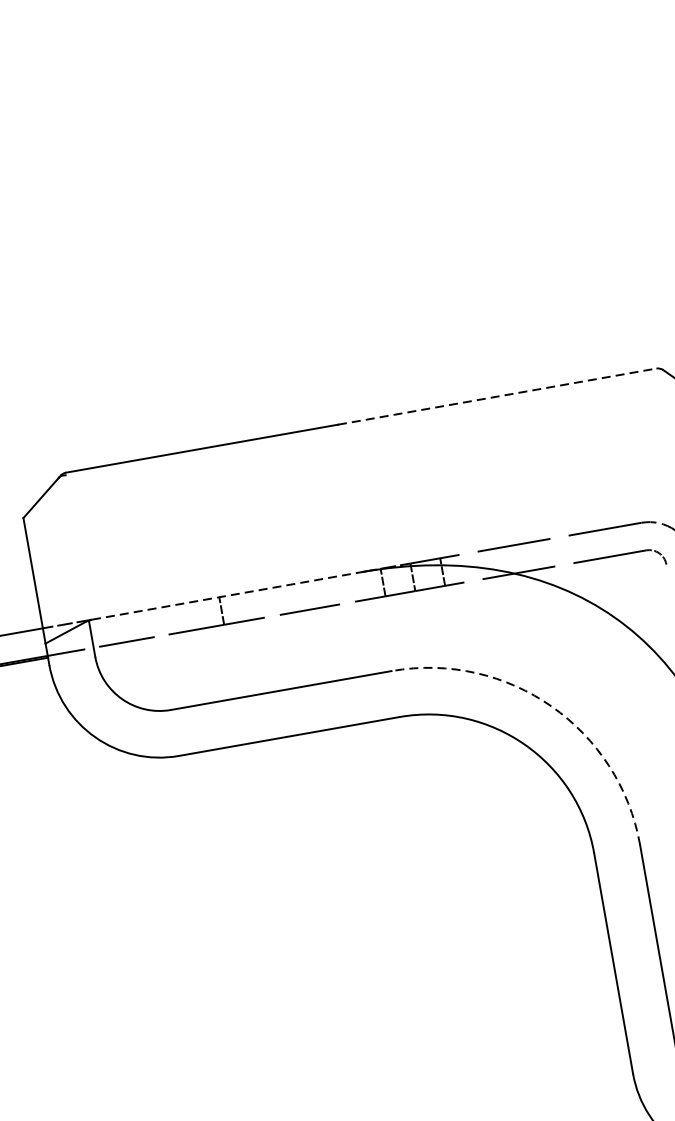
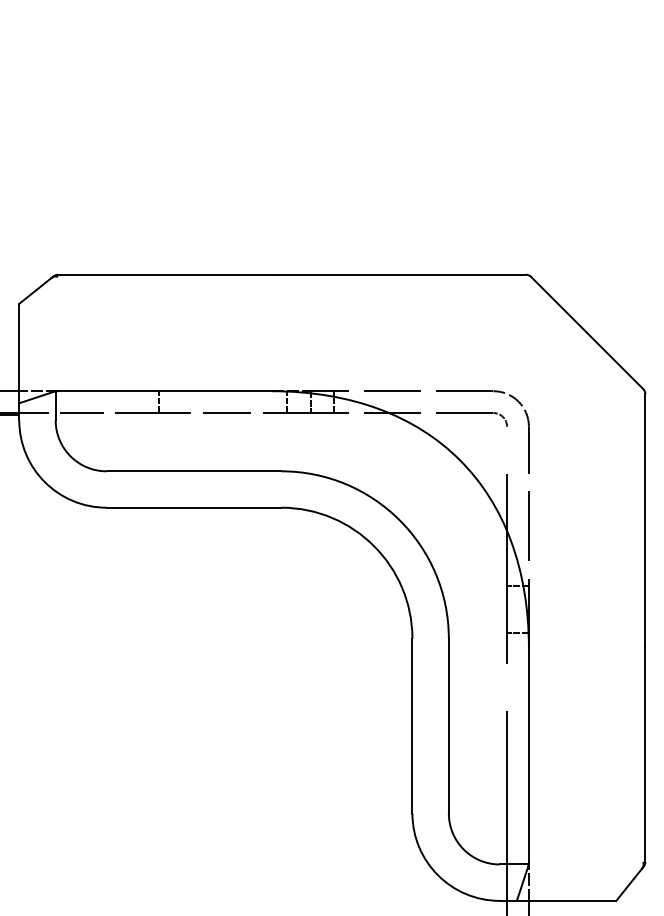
line: (498, 396) -> (400, 274), dashed -> solid
line: (226, 596) -> (164, 391), dashed -> solid
arc: (551, 706) -> (399, 520), dashed -> solid

